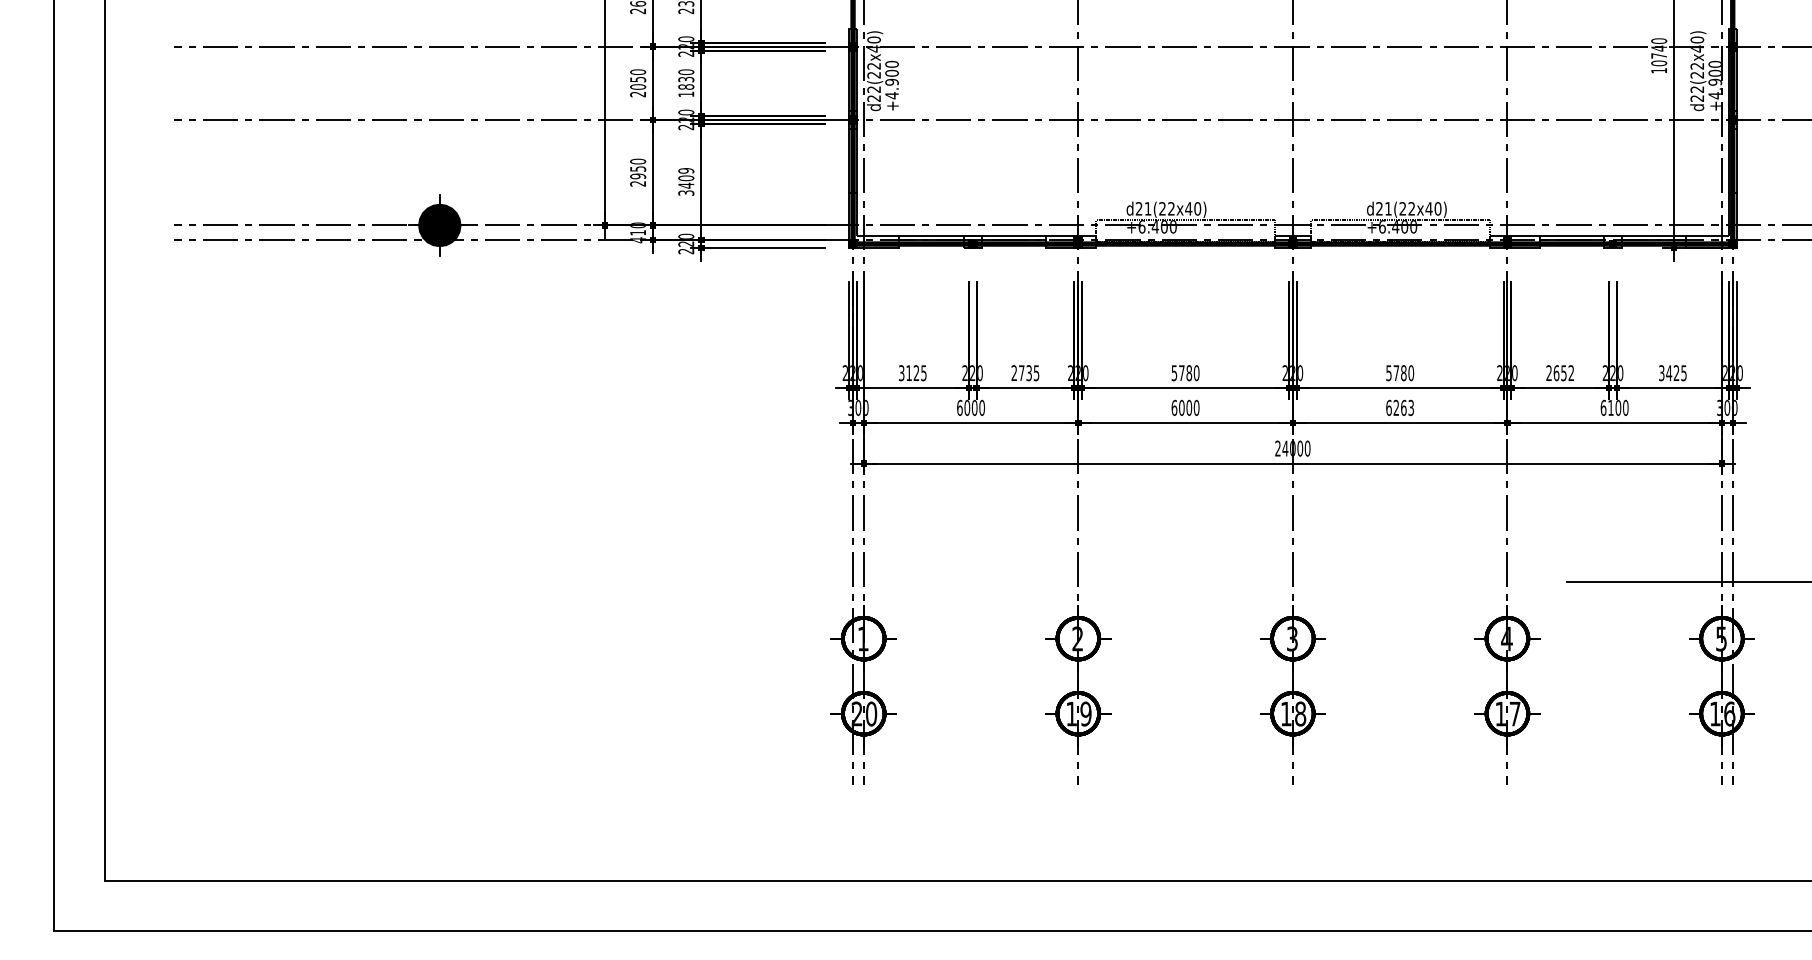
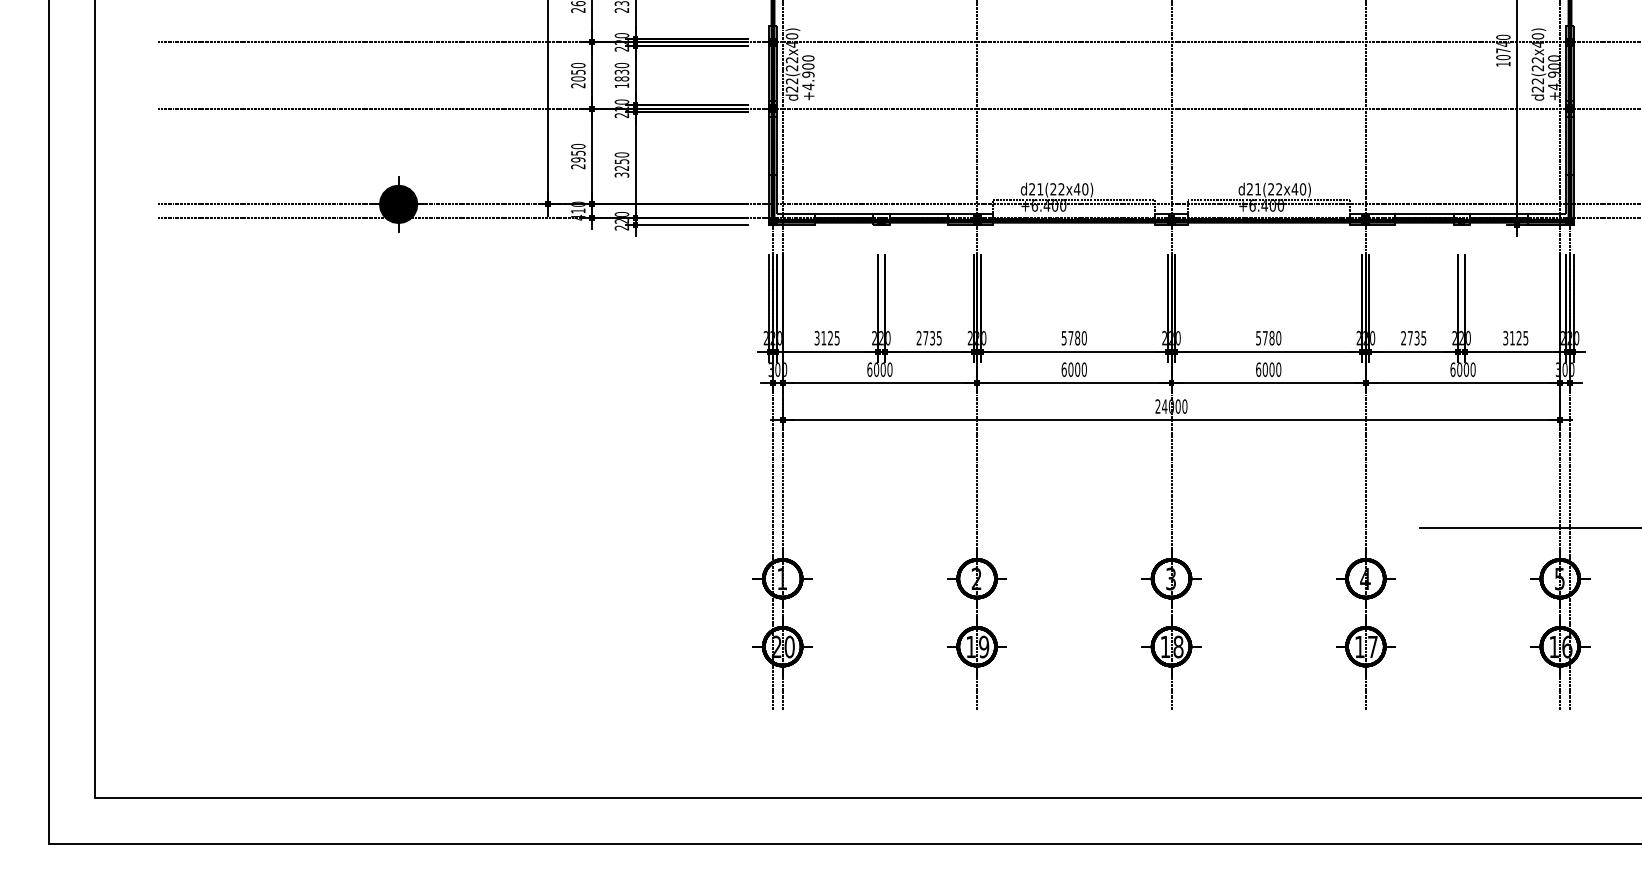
text: (686, 178) -> (622, 161), 3409 -> 3250
text: (1669, 372) -> (1512, 337), 3425 -> 3125
text: (1563, 373) -> (1416, 338), 2652 -> 2735
text: (1403, 407) -> (1271, 369), 6263 -> 6000
text: (1610, 407) -> (1459, 369), 6100 -> 6000

